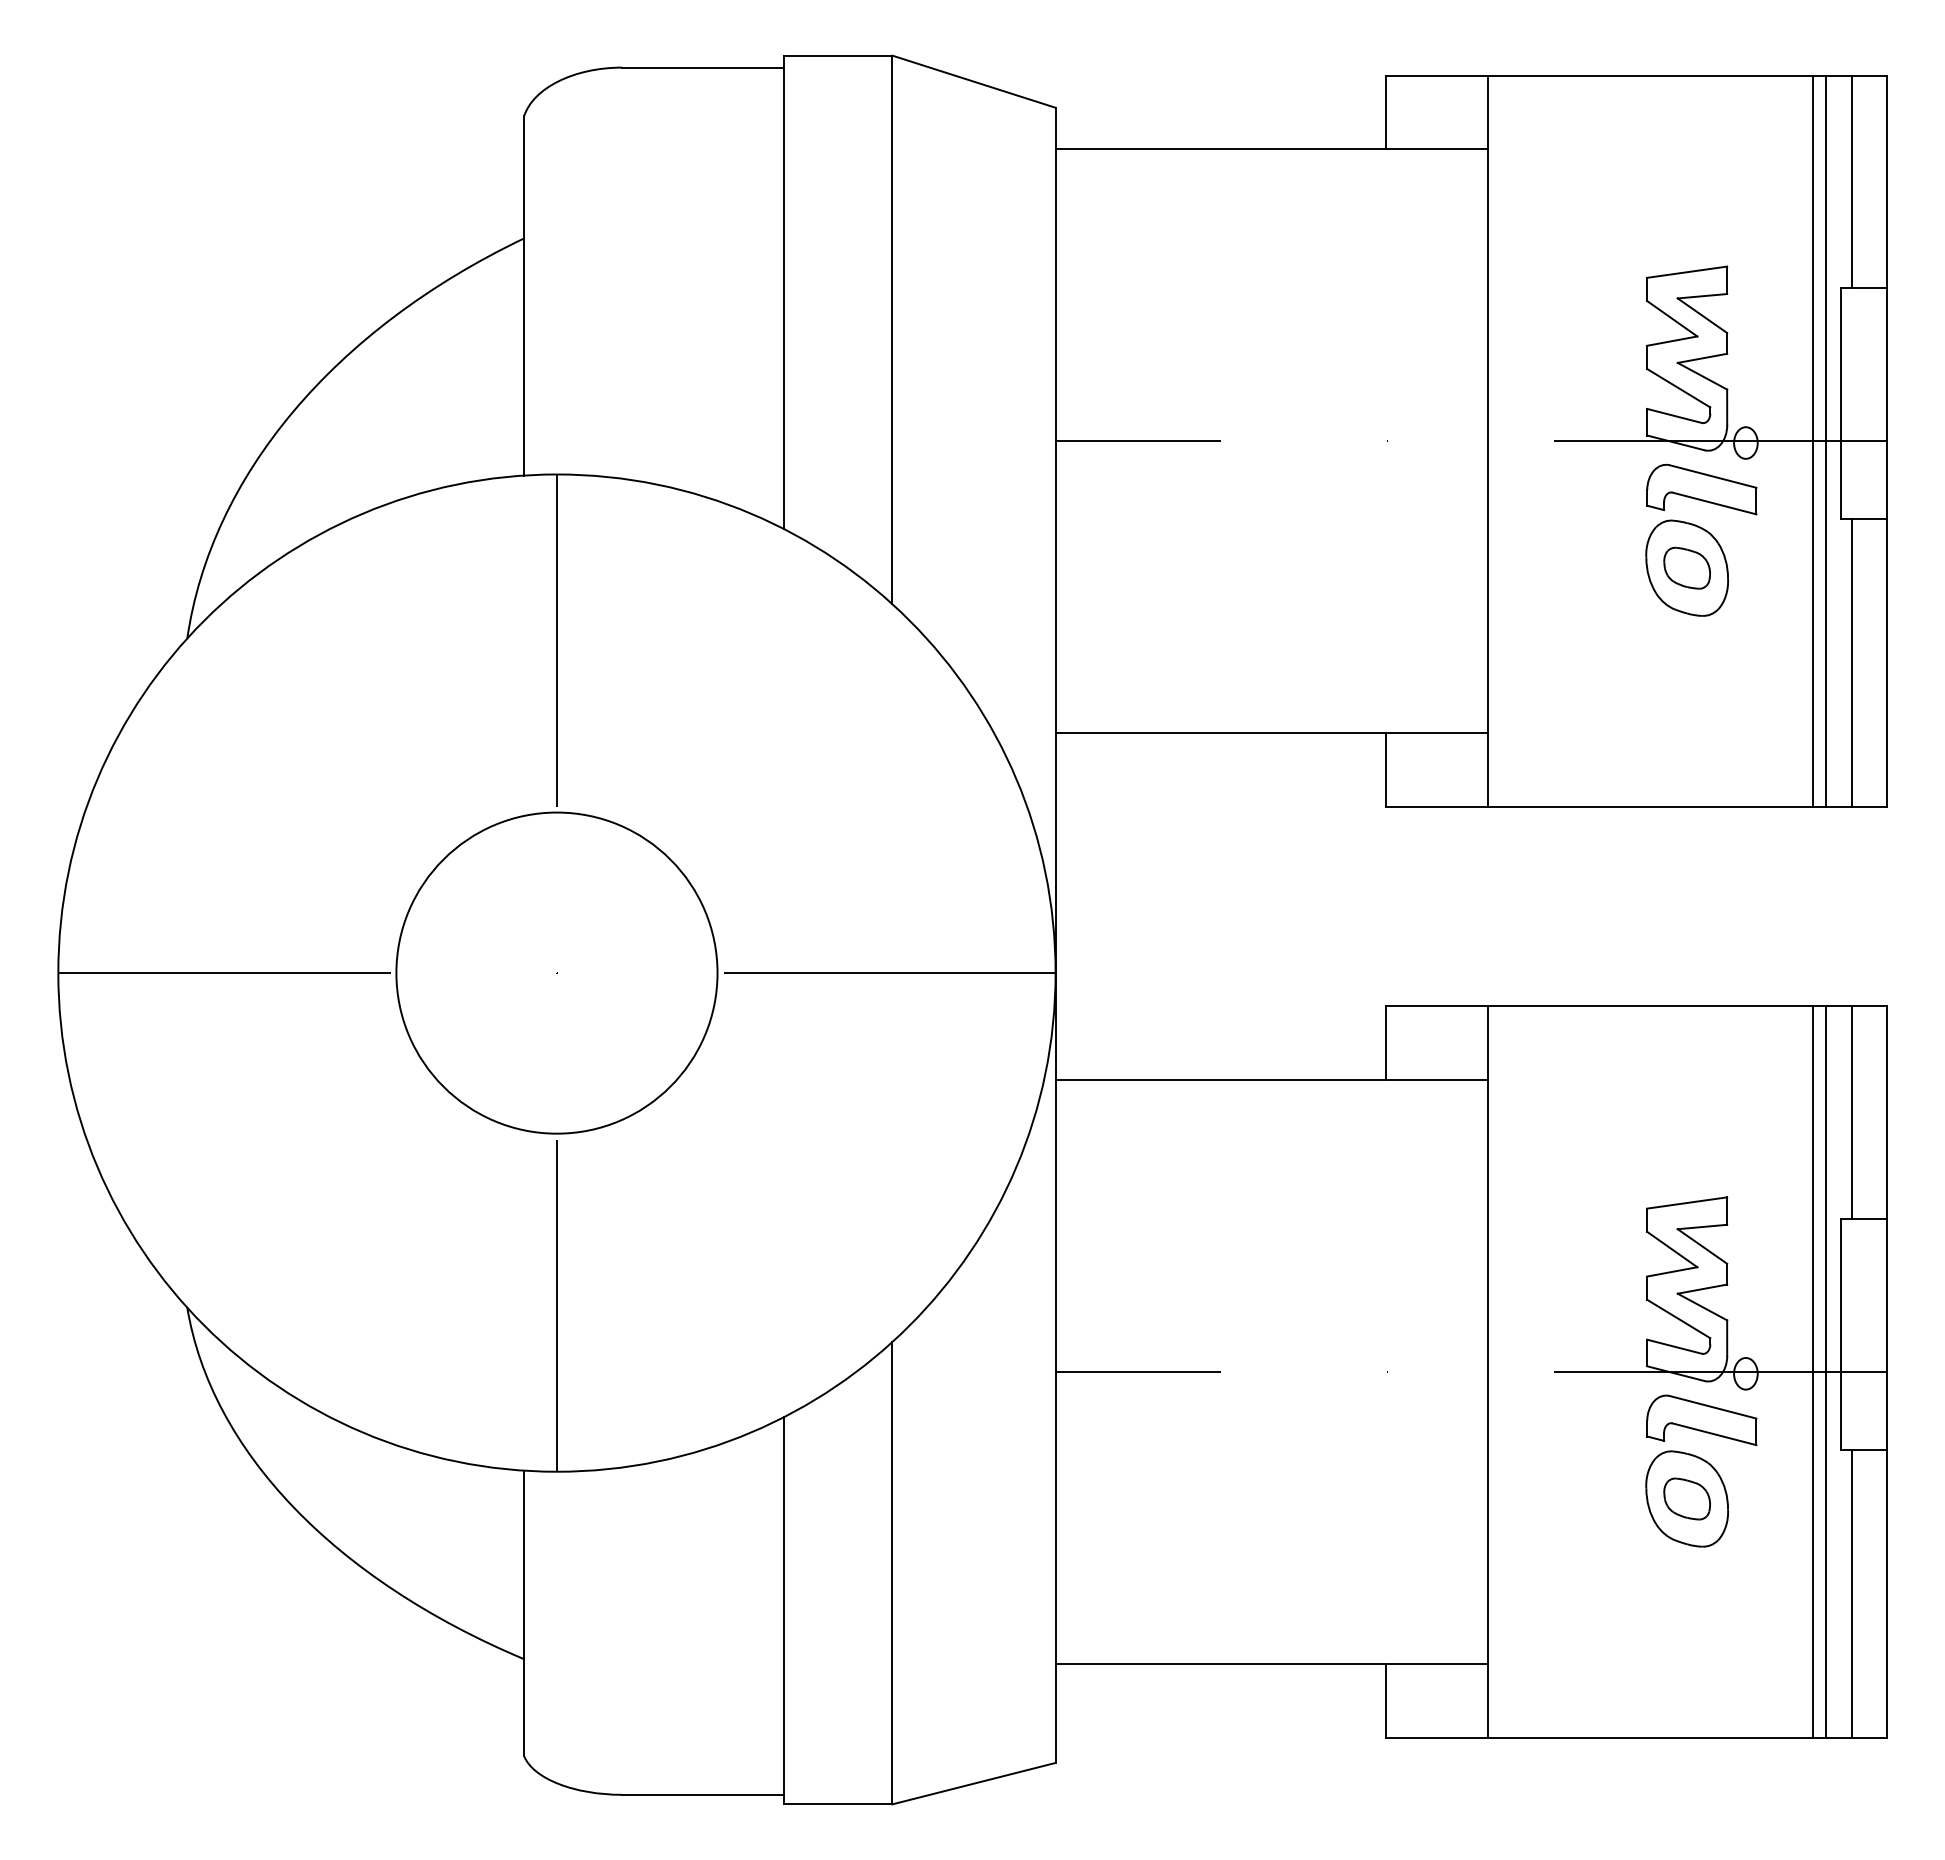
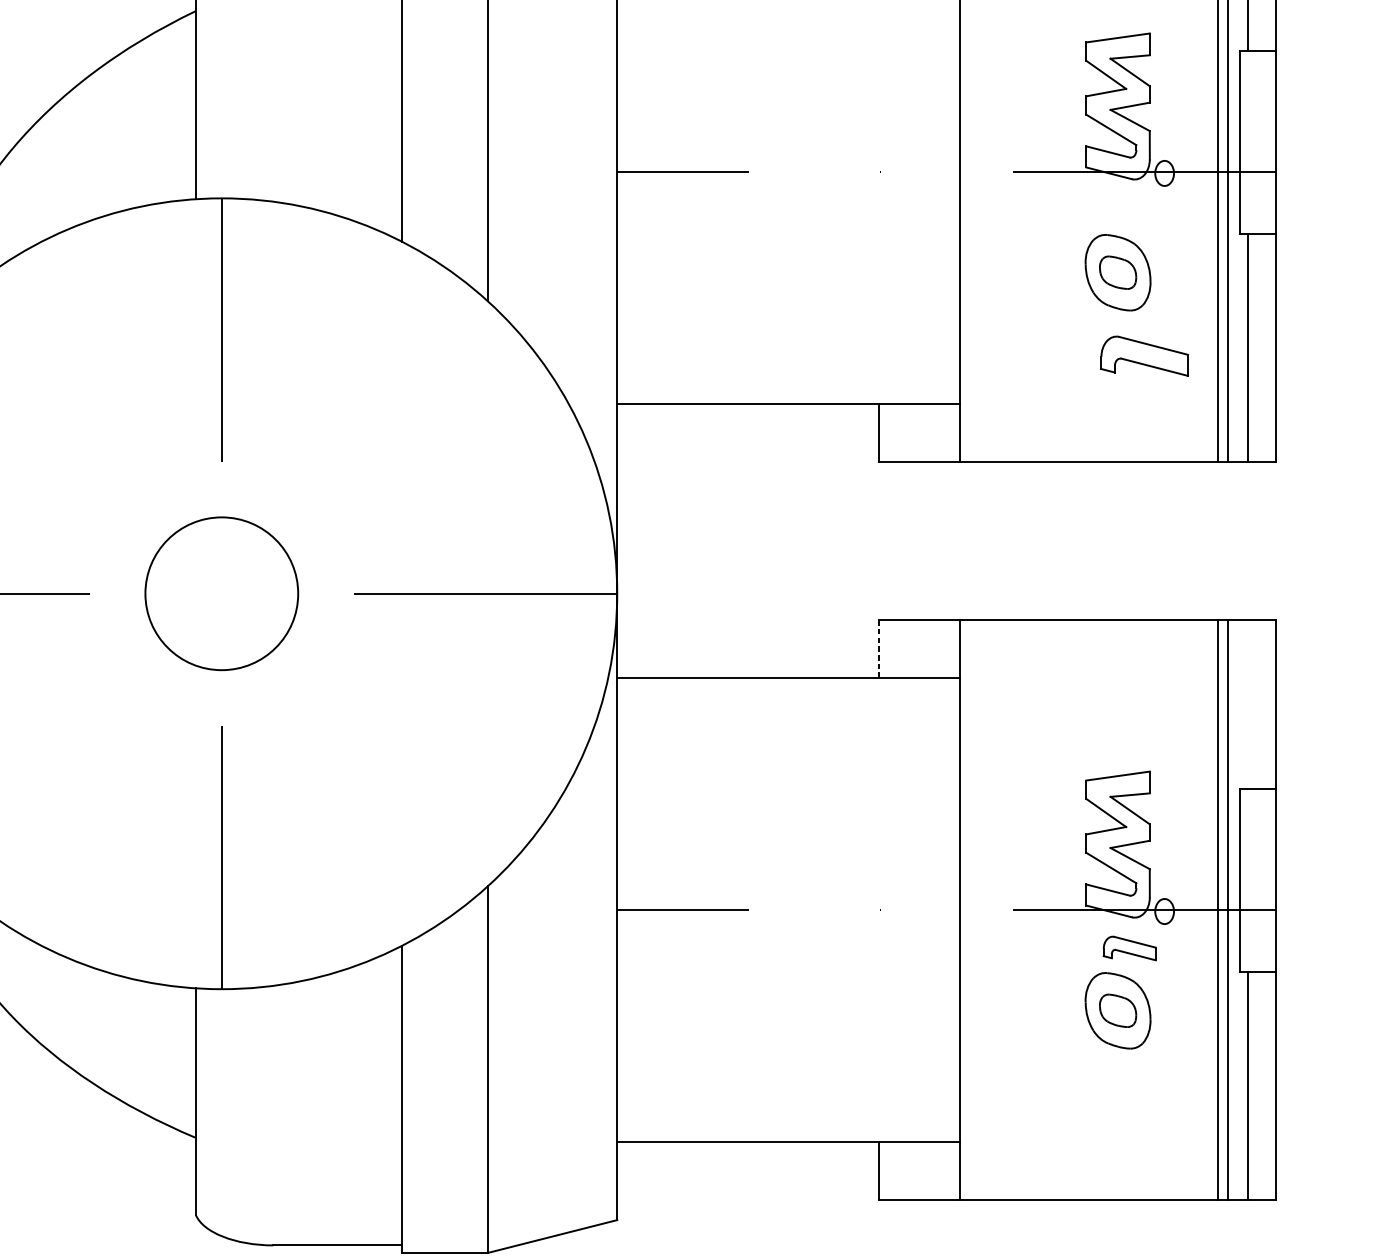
part: (1701, 489) -> (1144, 356), moved
circle: (556, 972) -> (221, 593), size x0.6
line: (1385, 1043) -> (878, 649), solid -> dashed
line: (1851, 1112) -> (1248, 704), removed
part: (1701, 1420) -> (1129, 948), size x0.6

